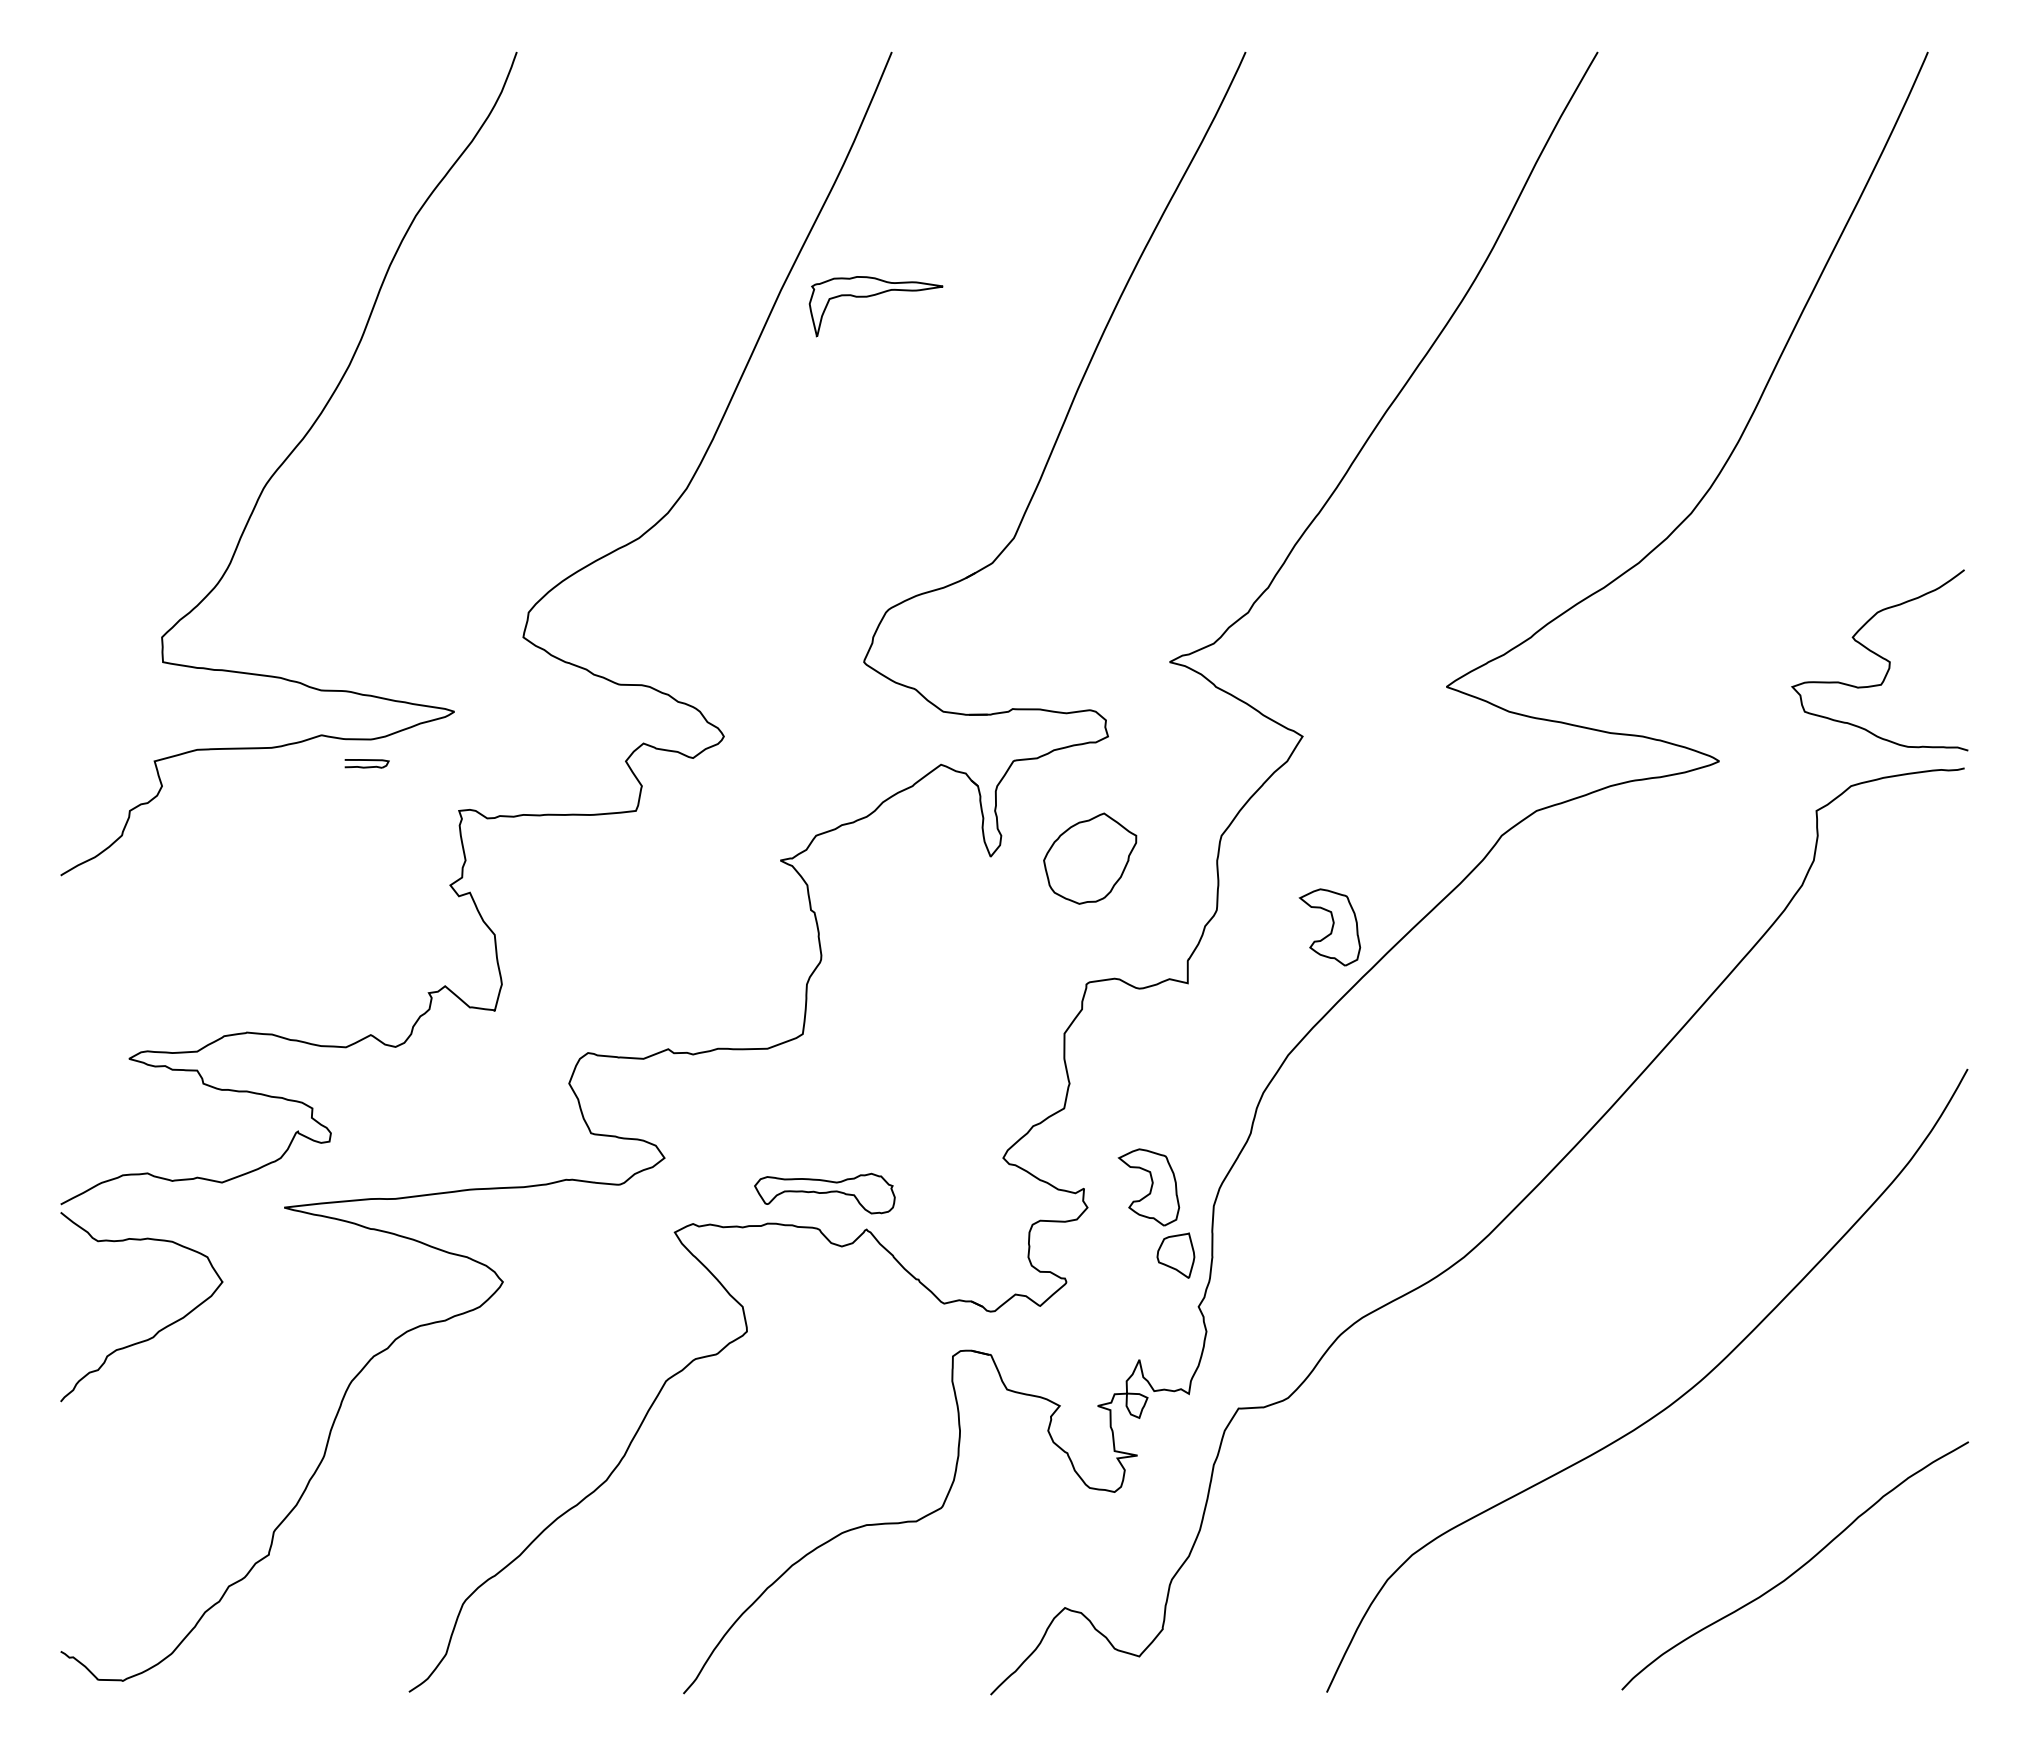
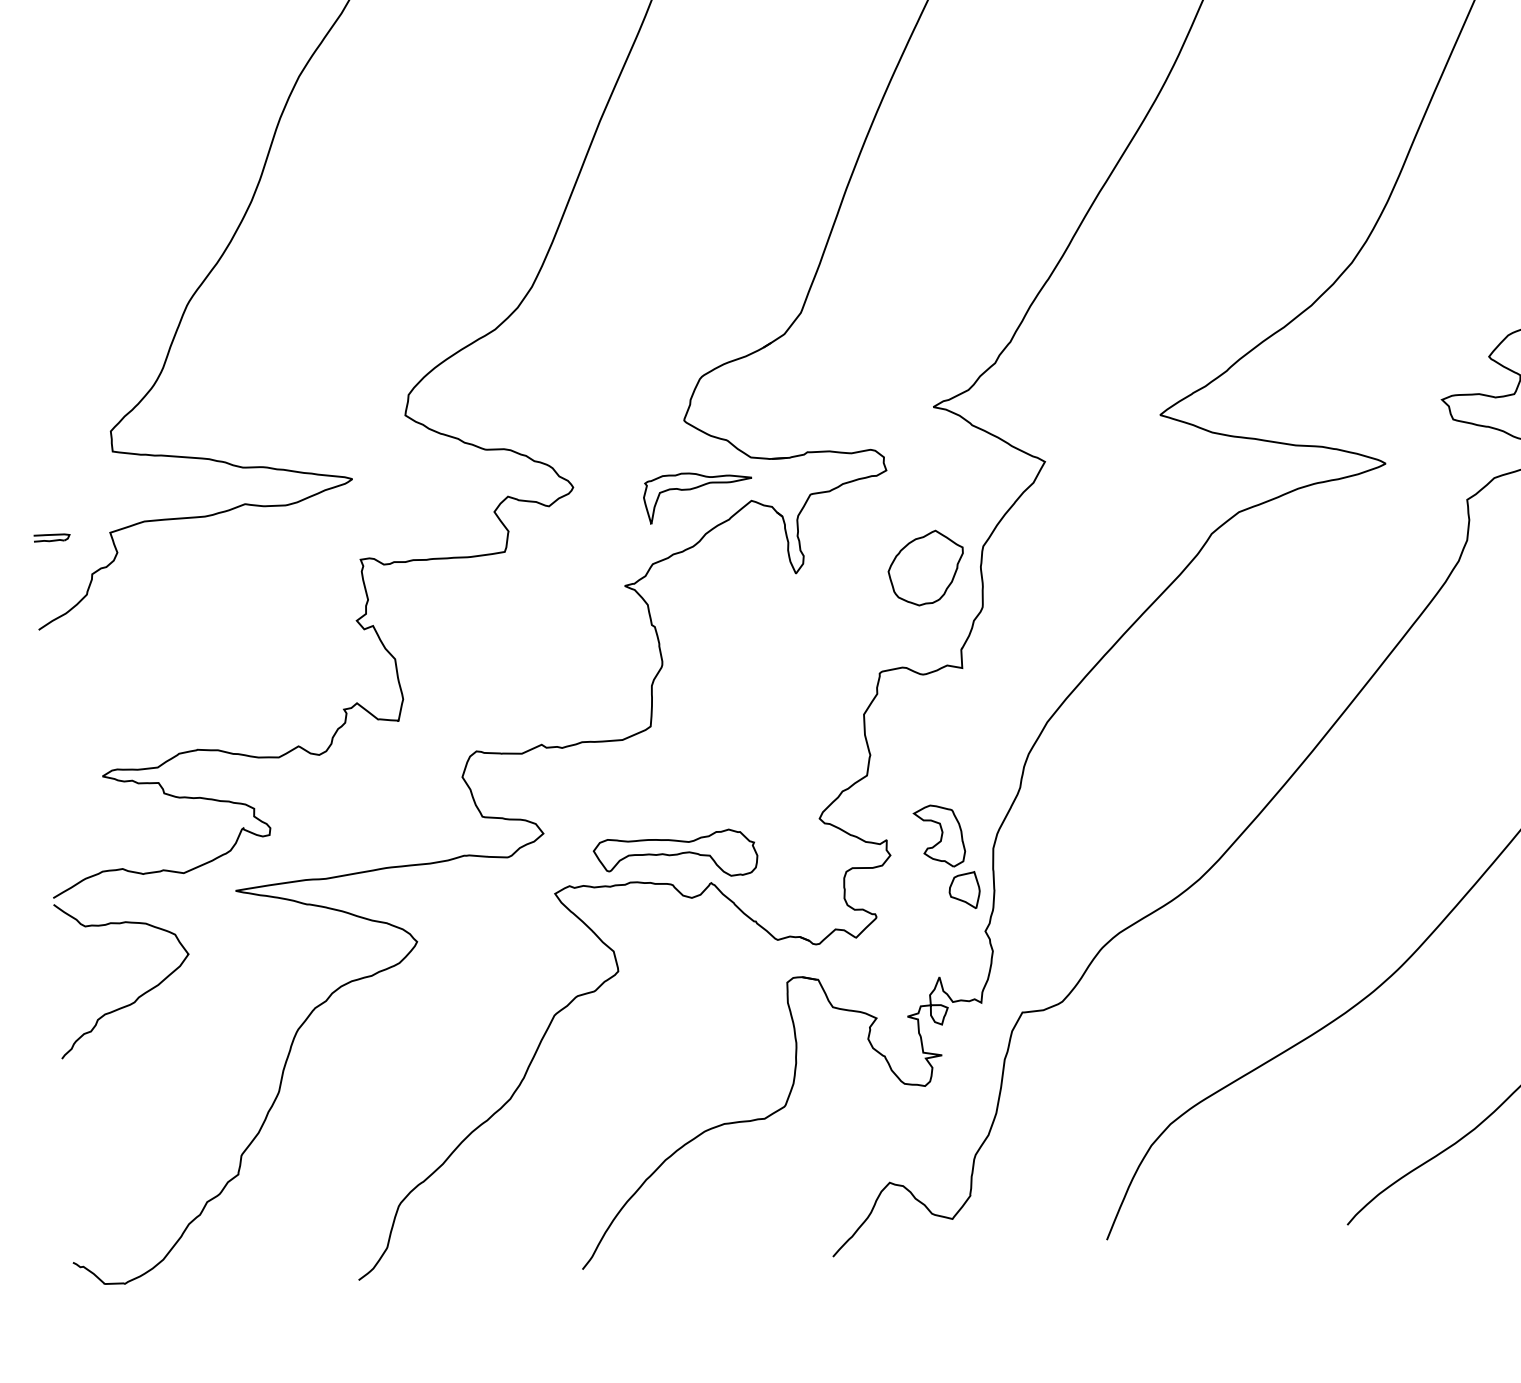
part: (873, 296) -> (695, 488), moved
part: (366, 763) -> (51, 537), moved
part: (1090, 858) -> (926, 568), moved
part: (1329, 927) -> (1075, 616), removed
part: (824, 1193) -> (675, 855), size x1.43

